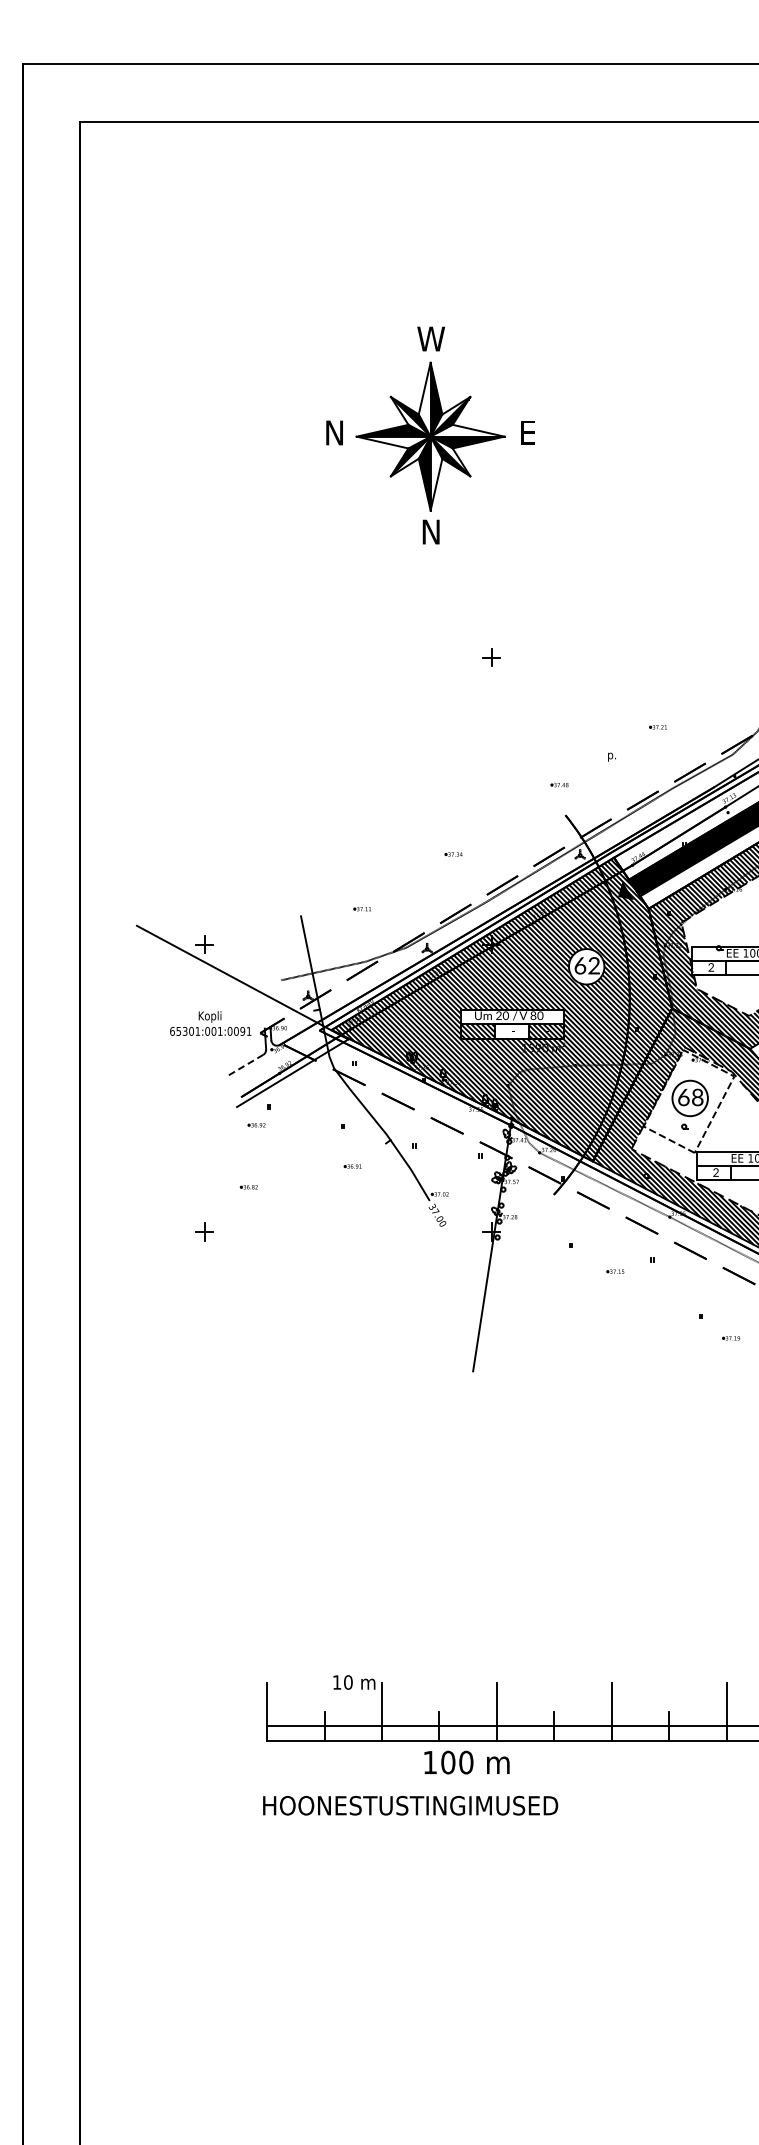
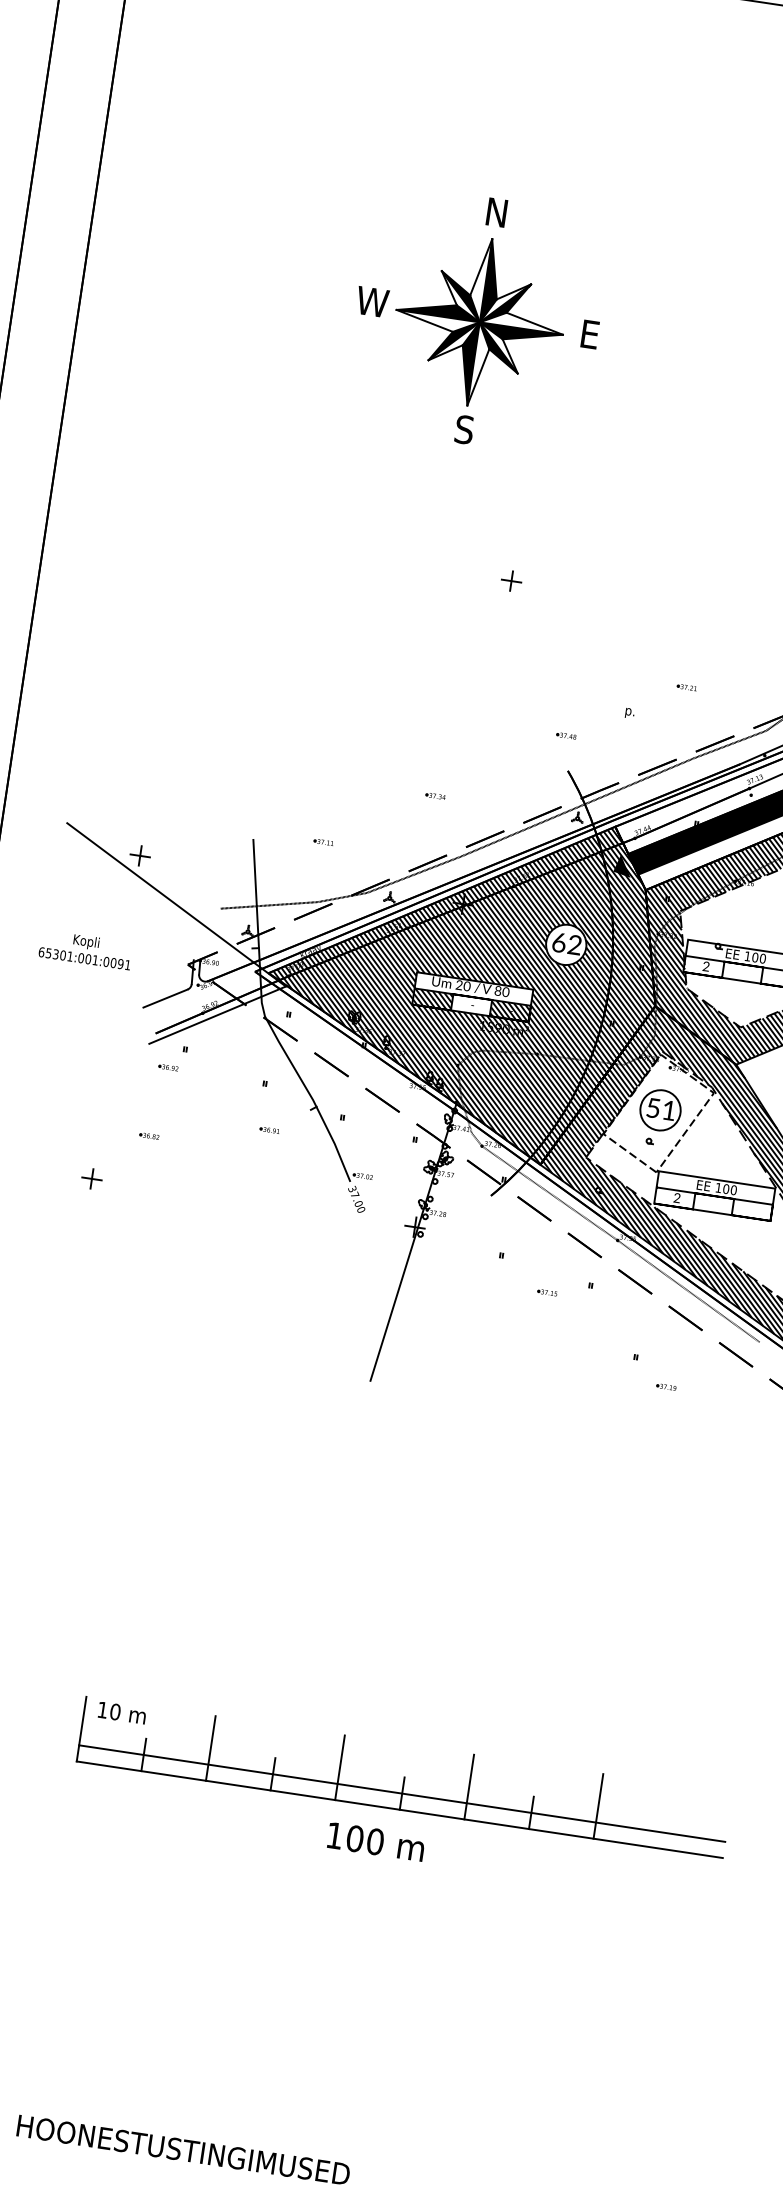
text: (430, 338) -> (496, 211), W -> N
text: (334, 432) -> (372, 301), N -> W
text: (430, 531) -> (463, 428), N -> S
text: (210, 1023) -> (85, 949), moved
line: (244, 1065) -> (164, 998), dashed -> solid
text: (690, 1097) -> (661, 1109), 68 -> 51
text: (354, 1682) -> (122, 1713), moved
text: (466, 1762) -> (375, 1841), moved
text: (410, 1805) -> (183, 2149), moved

